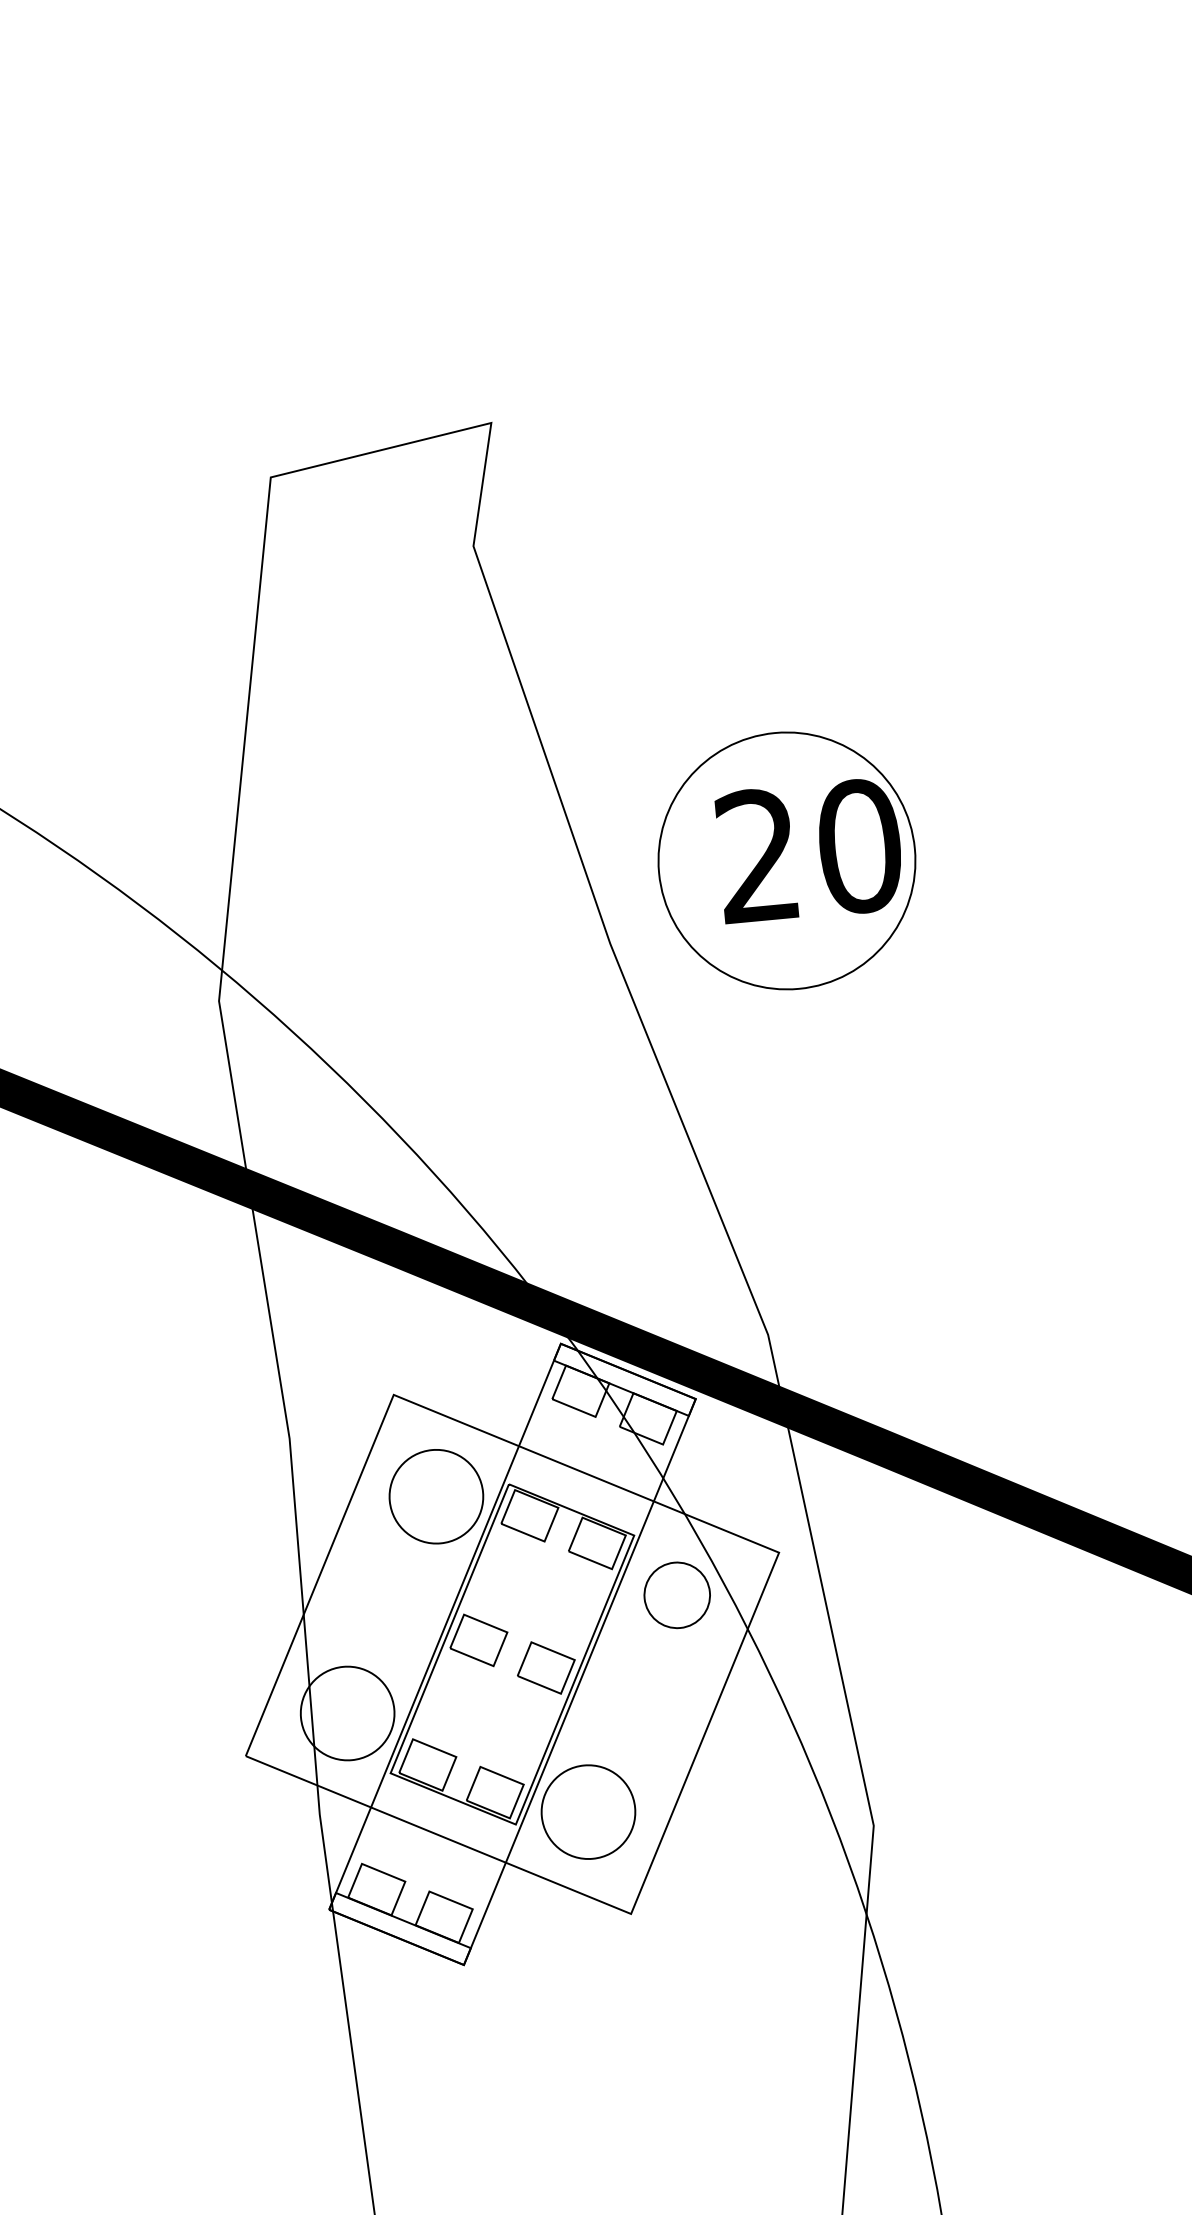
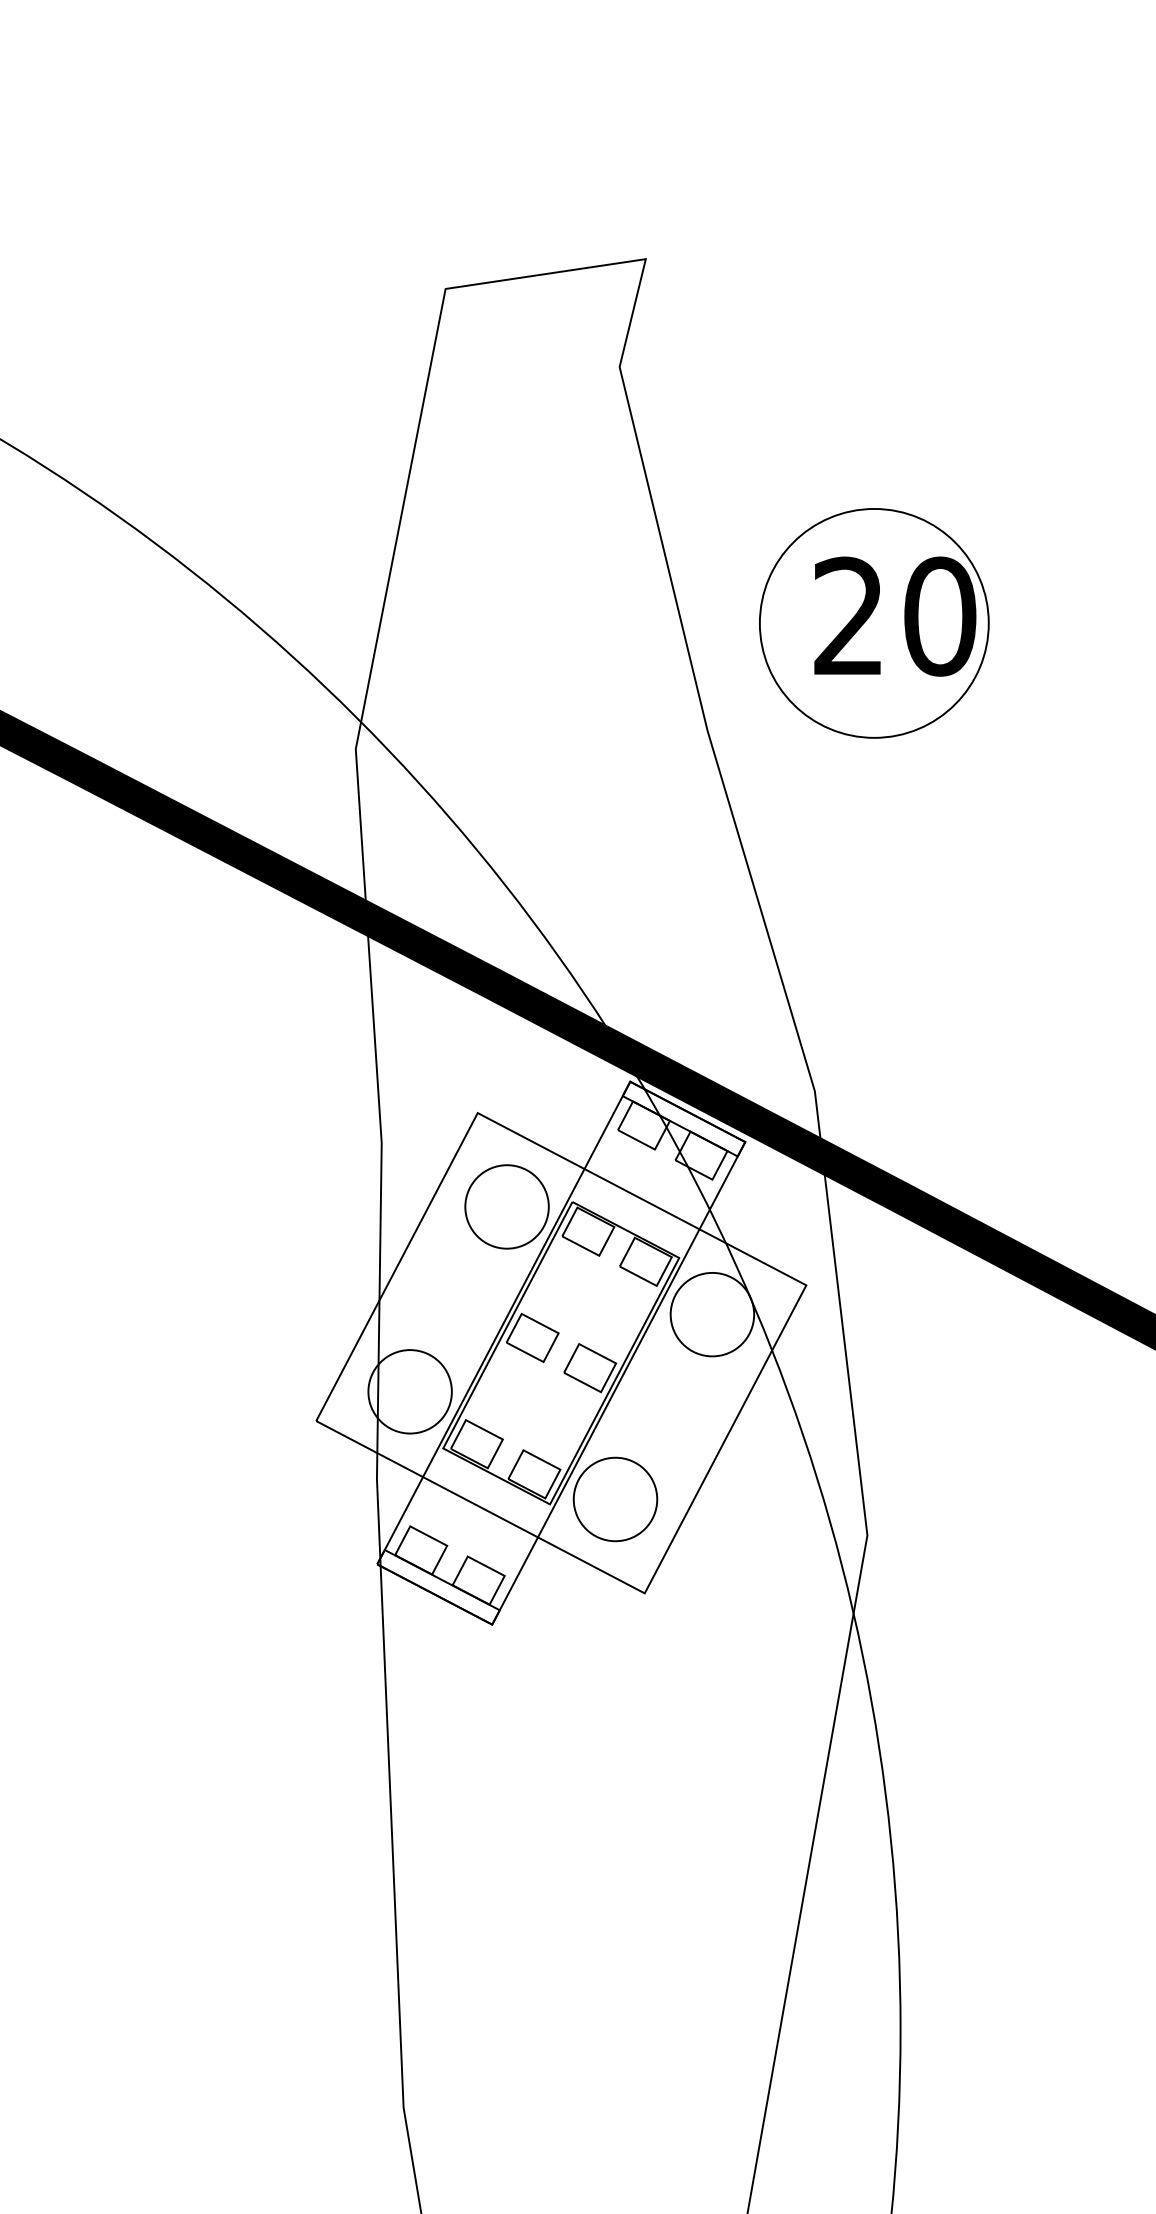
part: (787, 861) -> (874, 623), moved
circle: (677, 1595) -> (712, 1314), size x1.43

